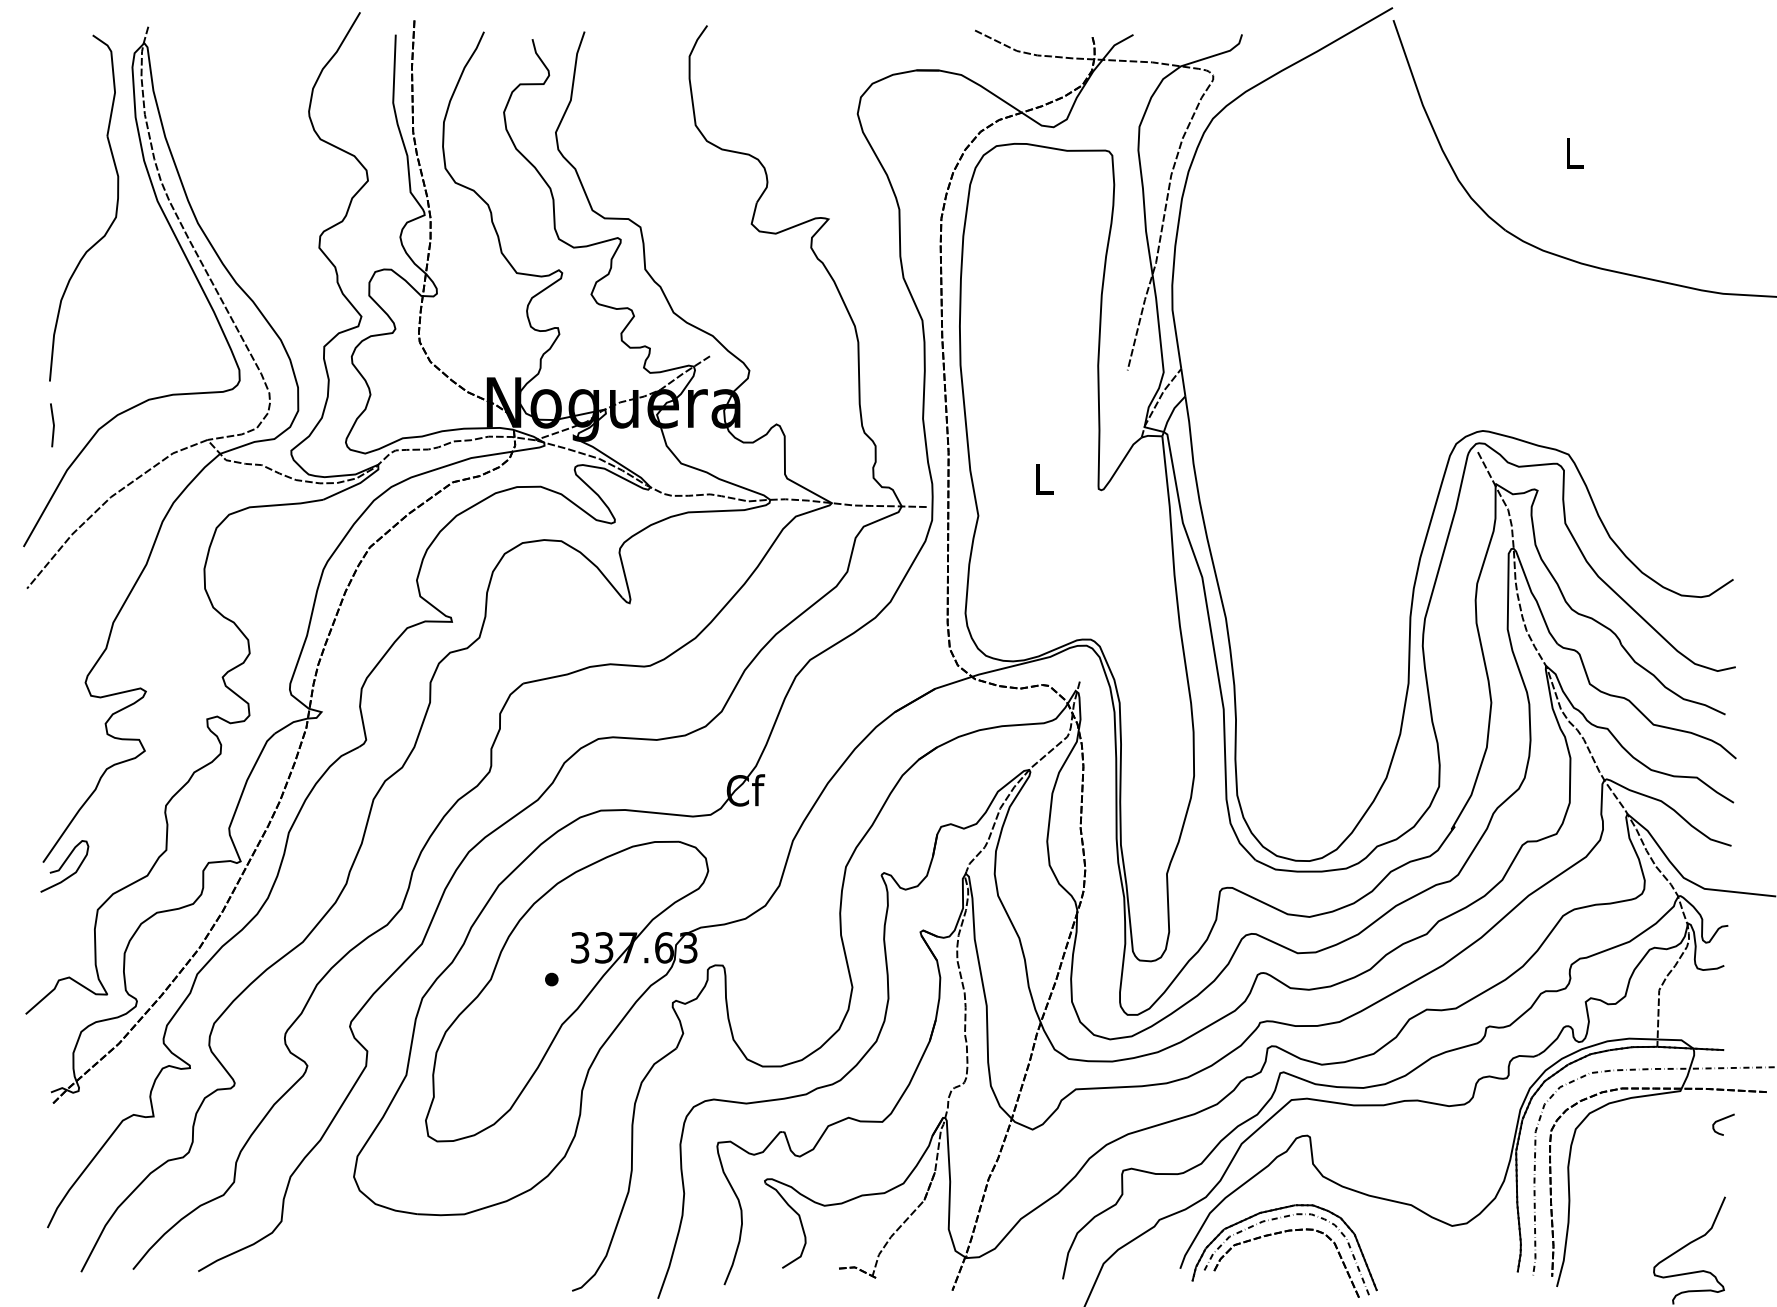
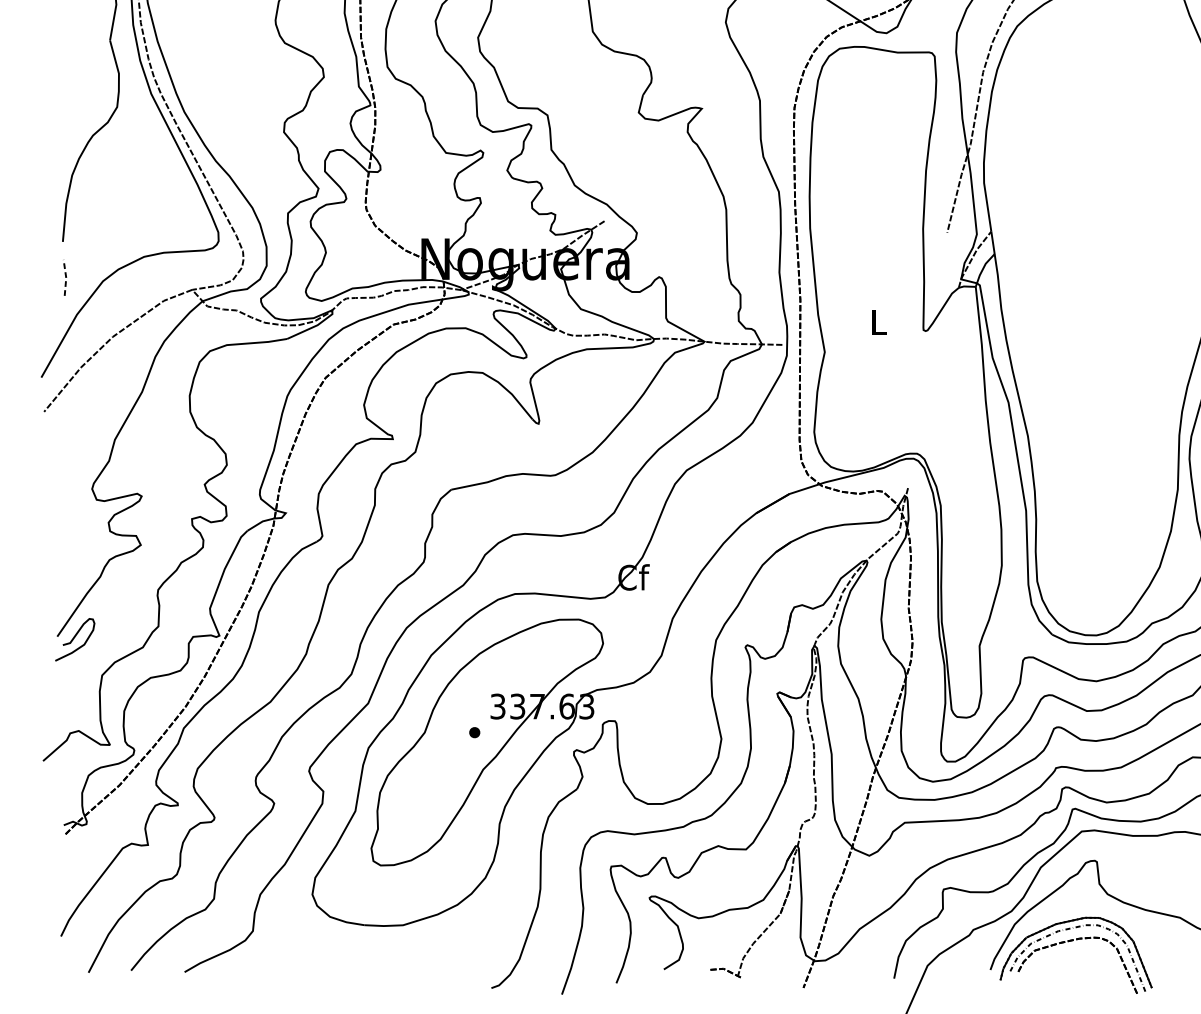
line: (54, 425) -> (66, 277), solid -> dashed

